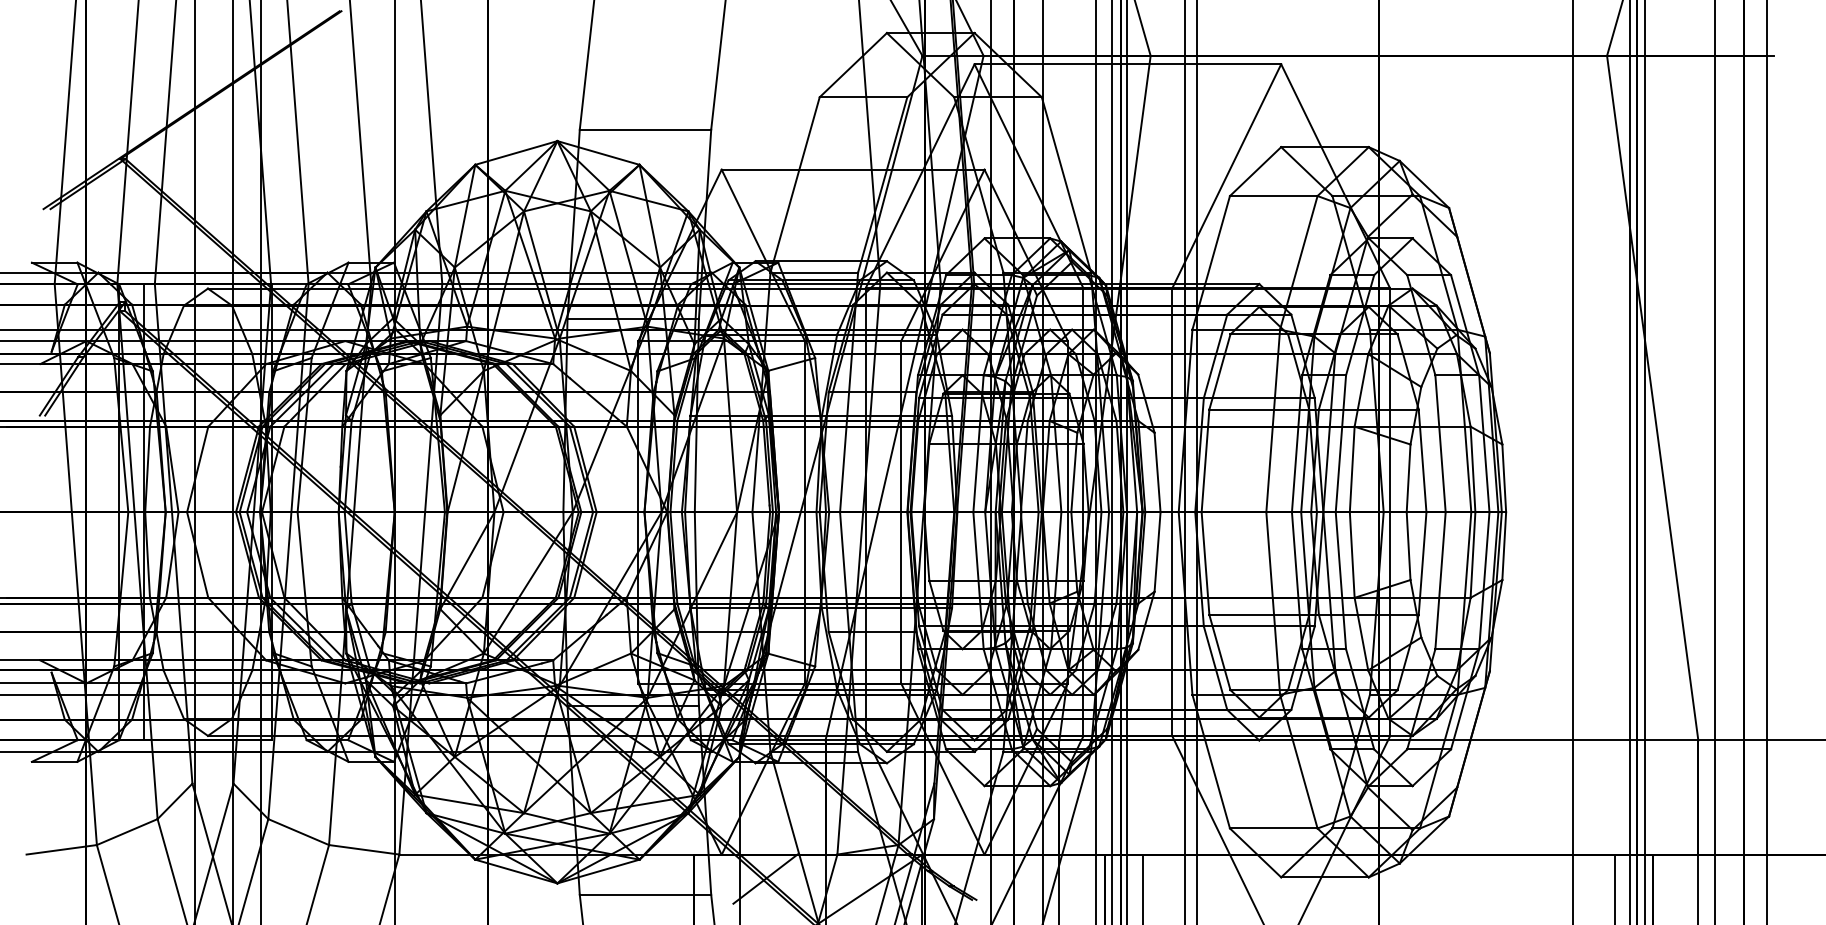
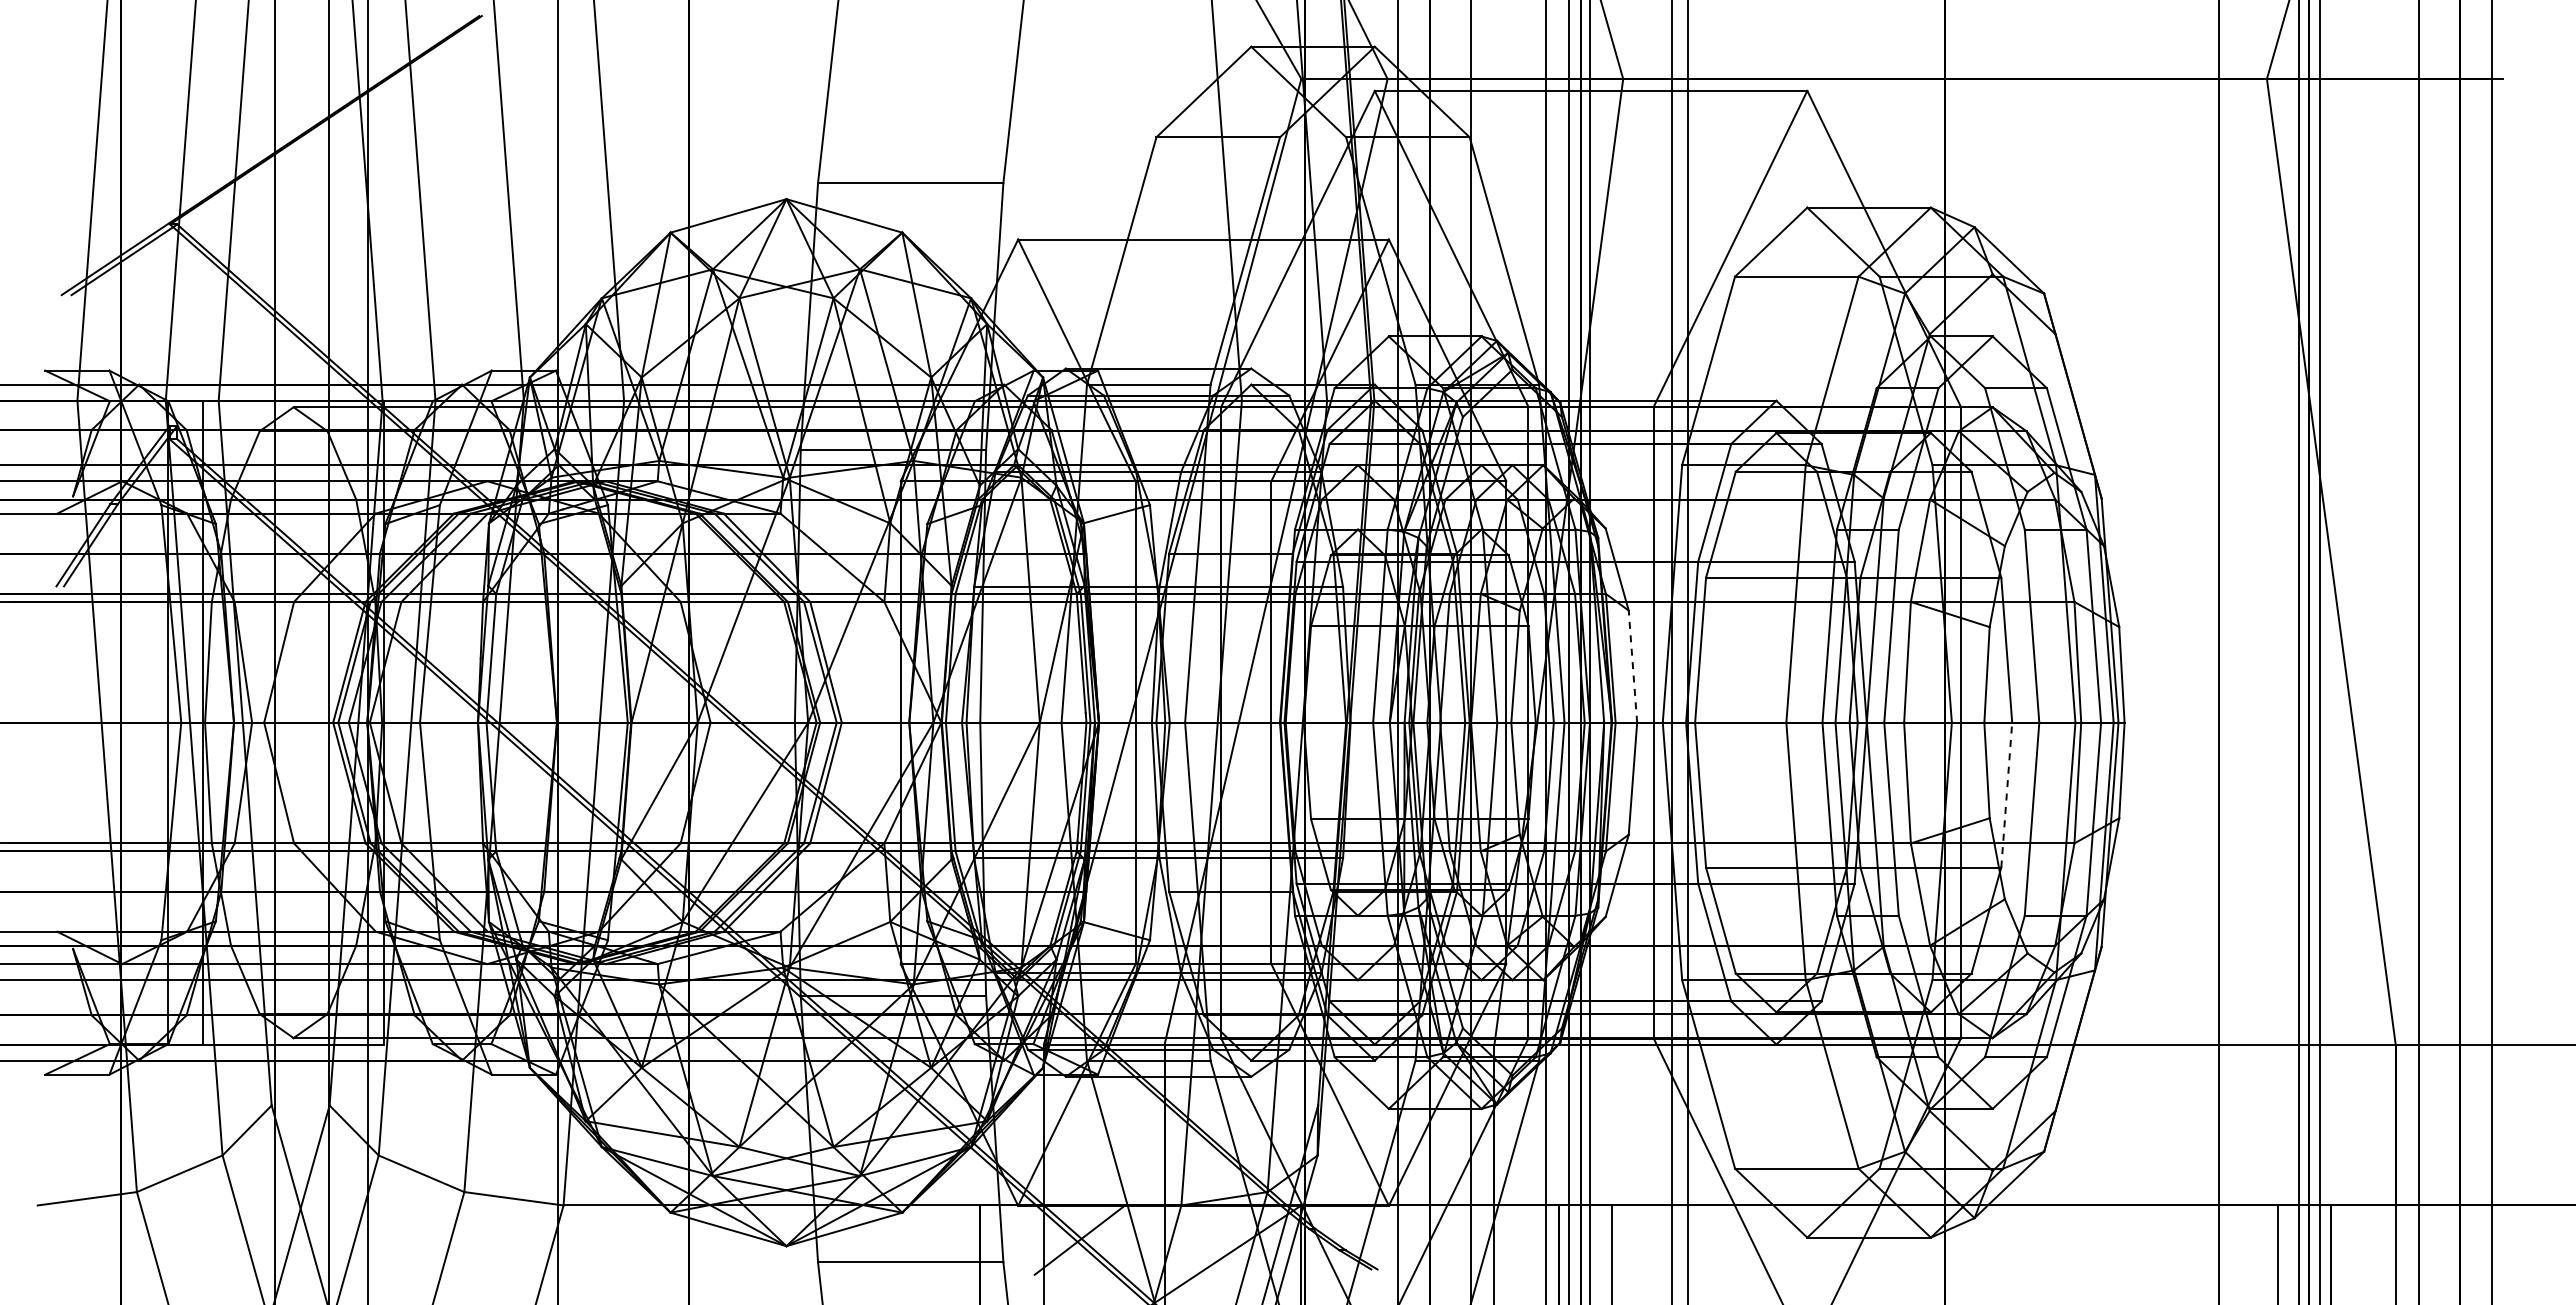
line: (1157, 472) -> (1632, 666), solid -> dashed
line: (1422, 563) -> (2006, 795), solid -> dashed

